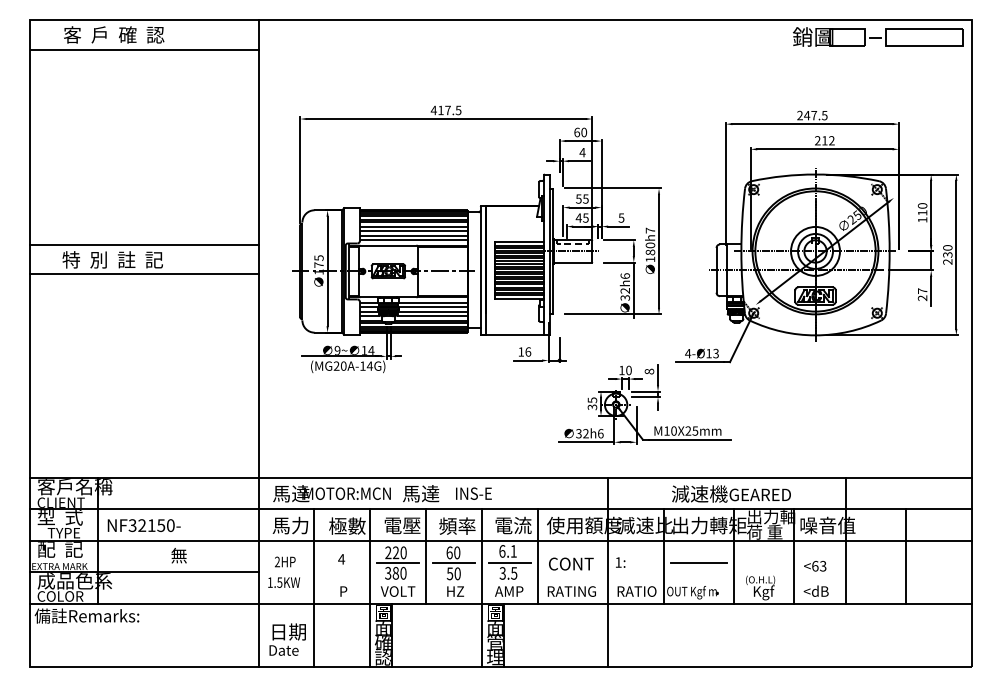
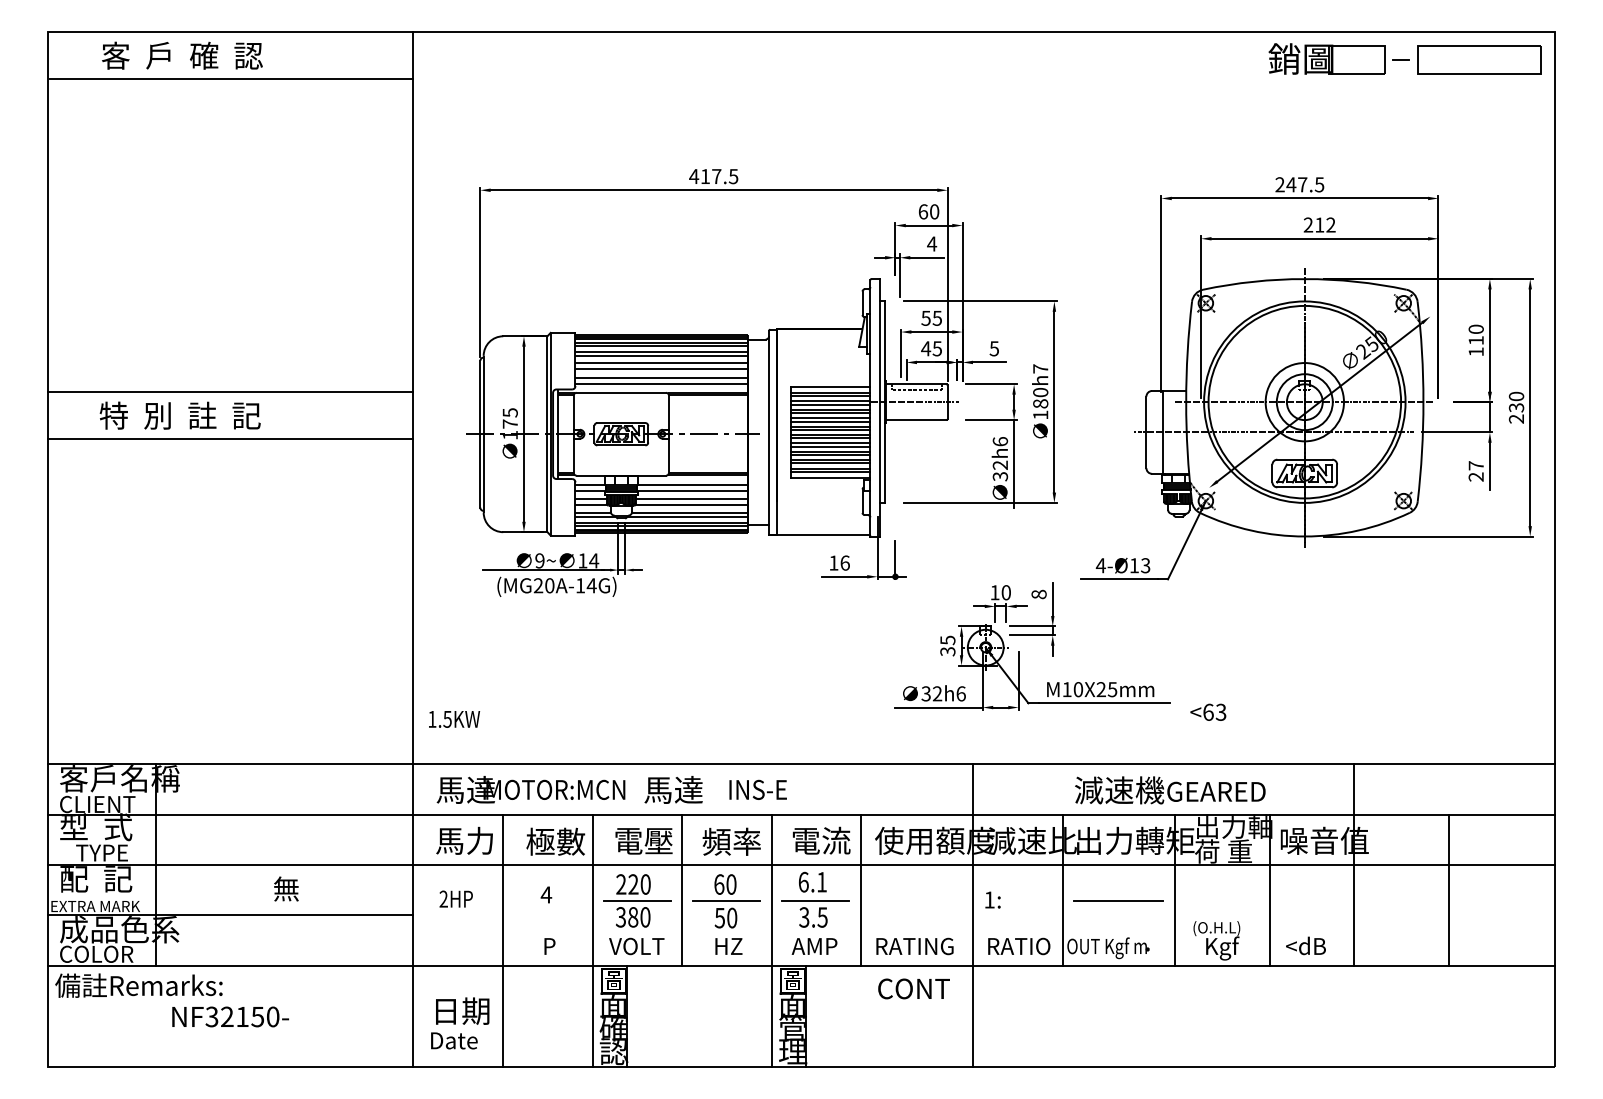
text: (143, 525) -> (229, 1016), moved
text: (571, 563) -> (914, 987), moved
text: (815, 566) -> (1208, 712), moved
text: (283, 582) -> (453, 719), moved

